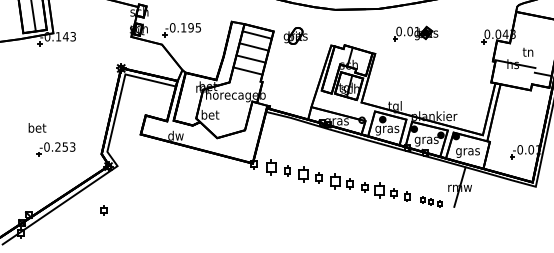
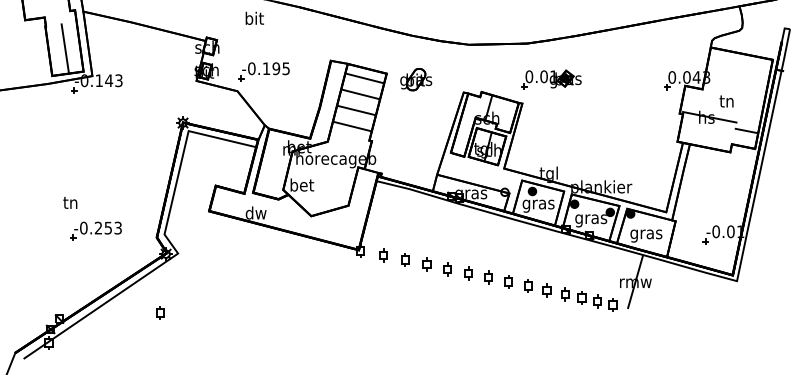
part: (415, 33) -> (551, 79), moved
text: (37, 127) -> (70, 202), bet -> tn
part: (271, 167) -> (383, 255), size x0.62
part: (303, 174) -> (426, 264), size x0.62
part: (334, 181) -> (468, 273), size x0.62
part: (379, 190) -> (528, 285), size x0.62
part: (431, 201) -> (597, 301), size x1.43

